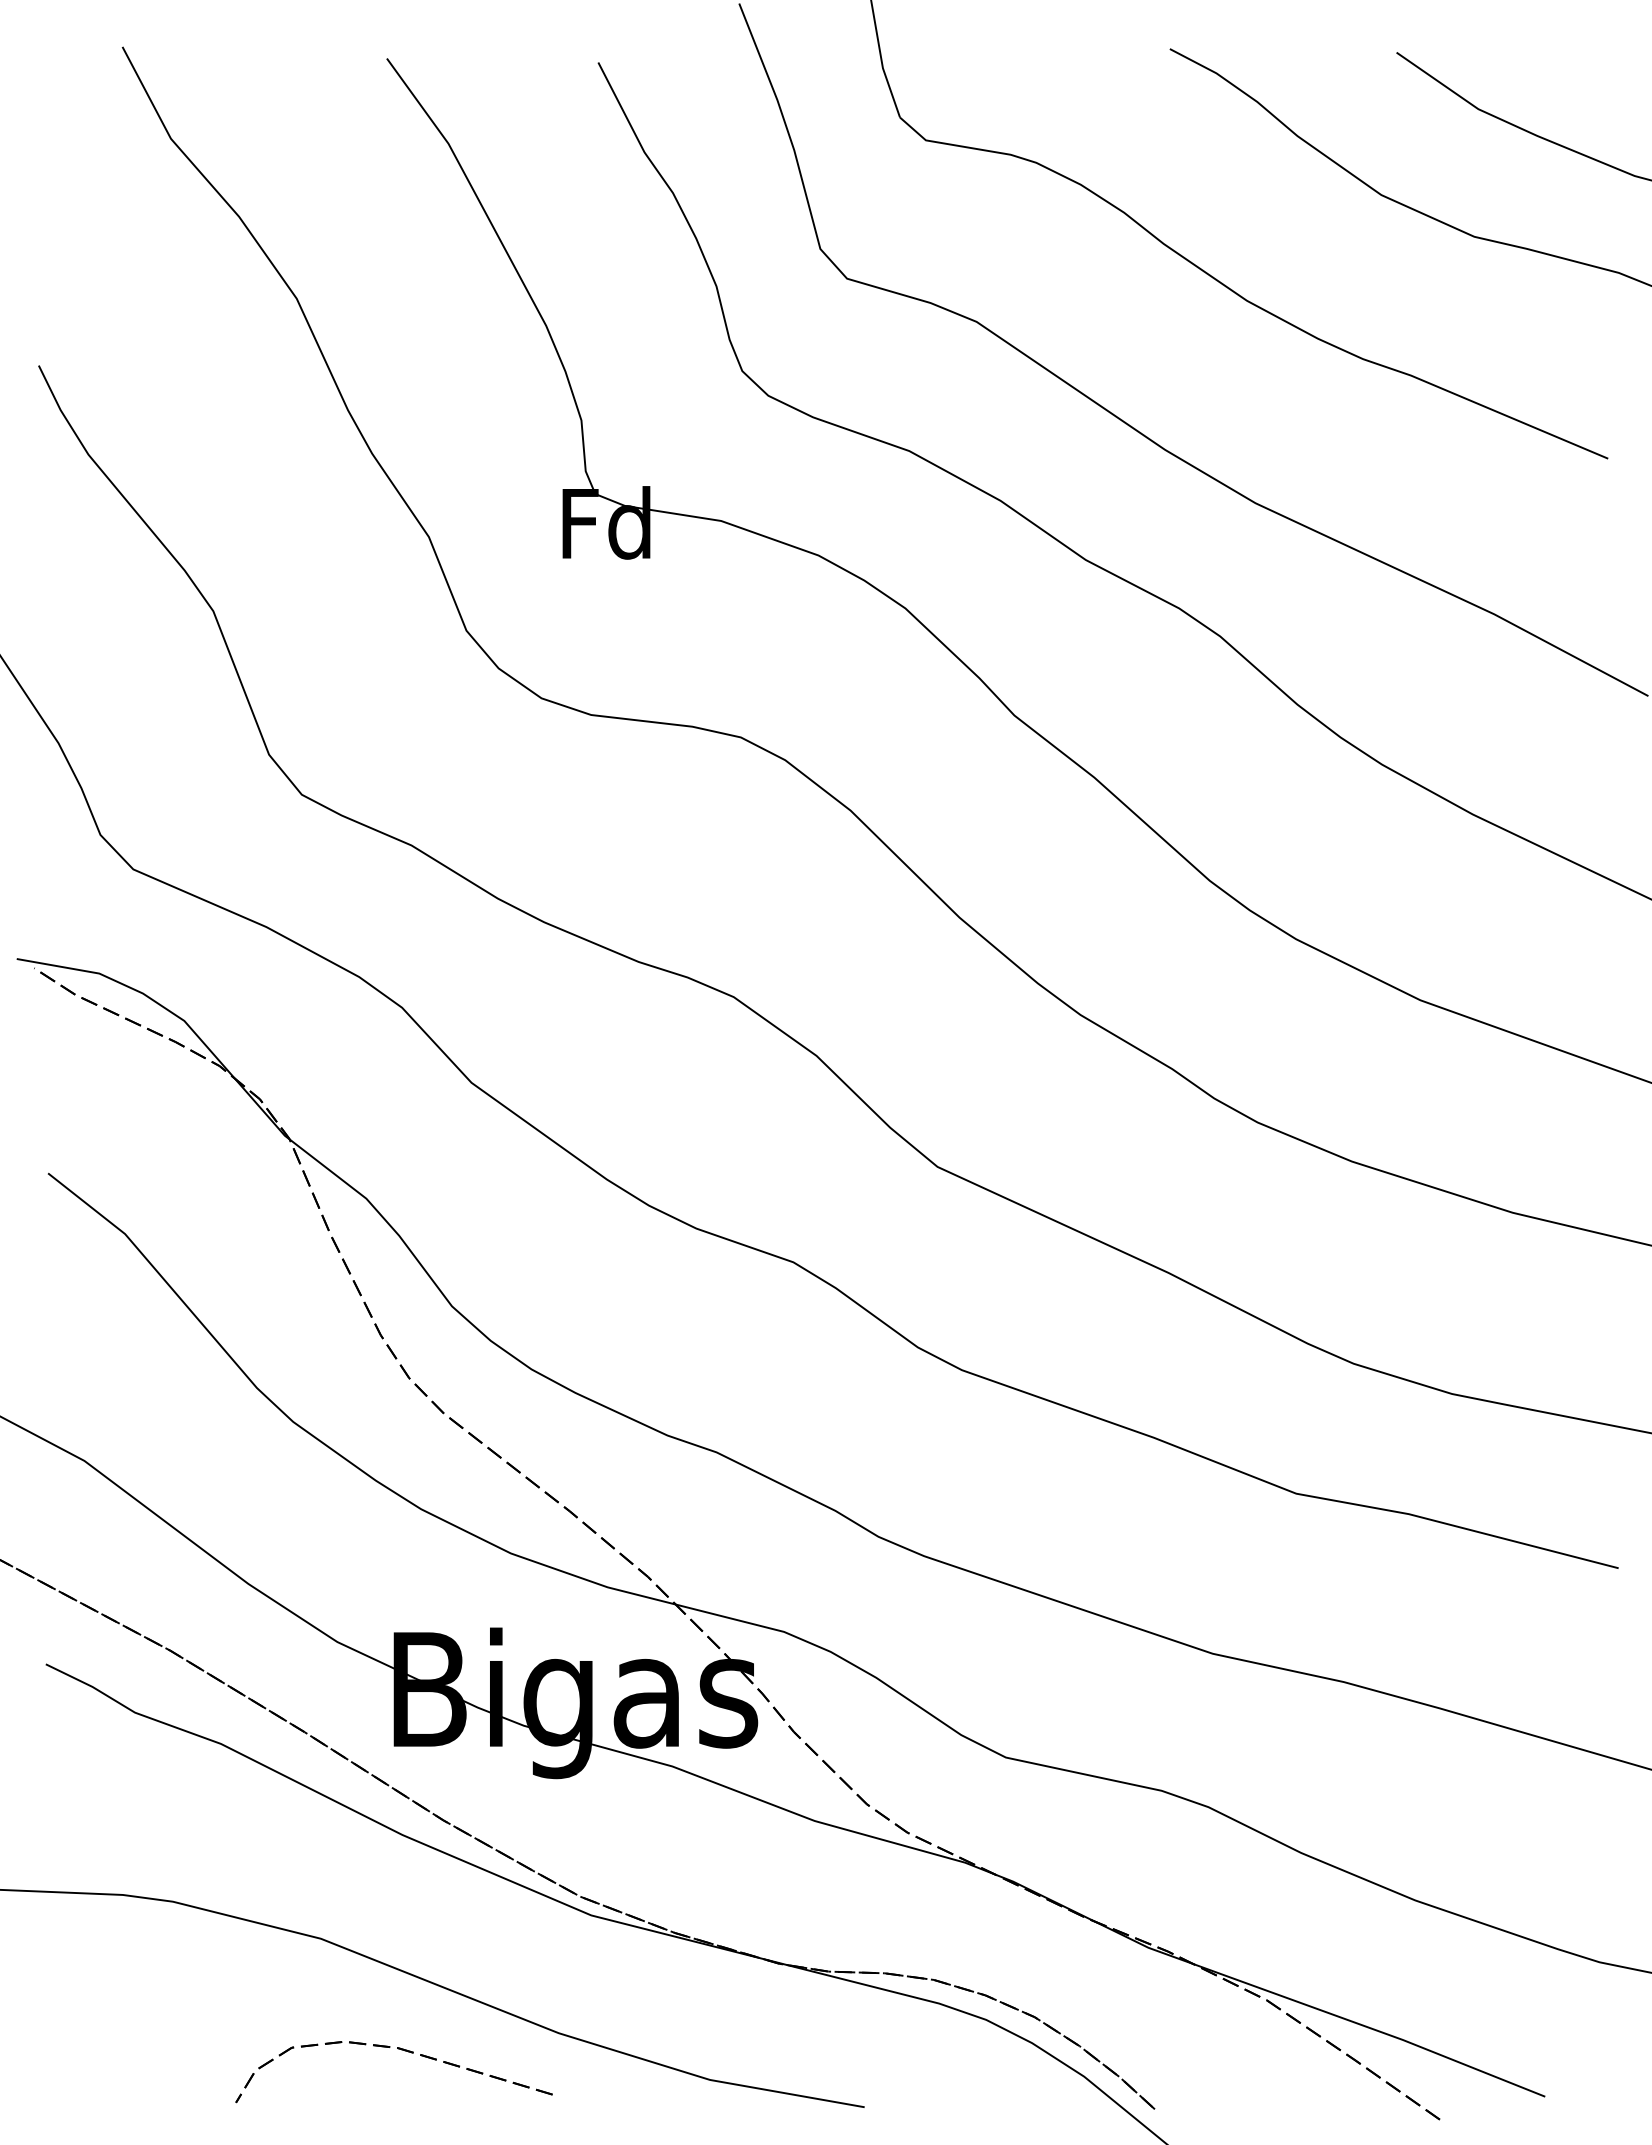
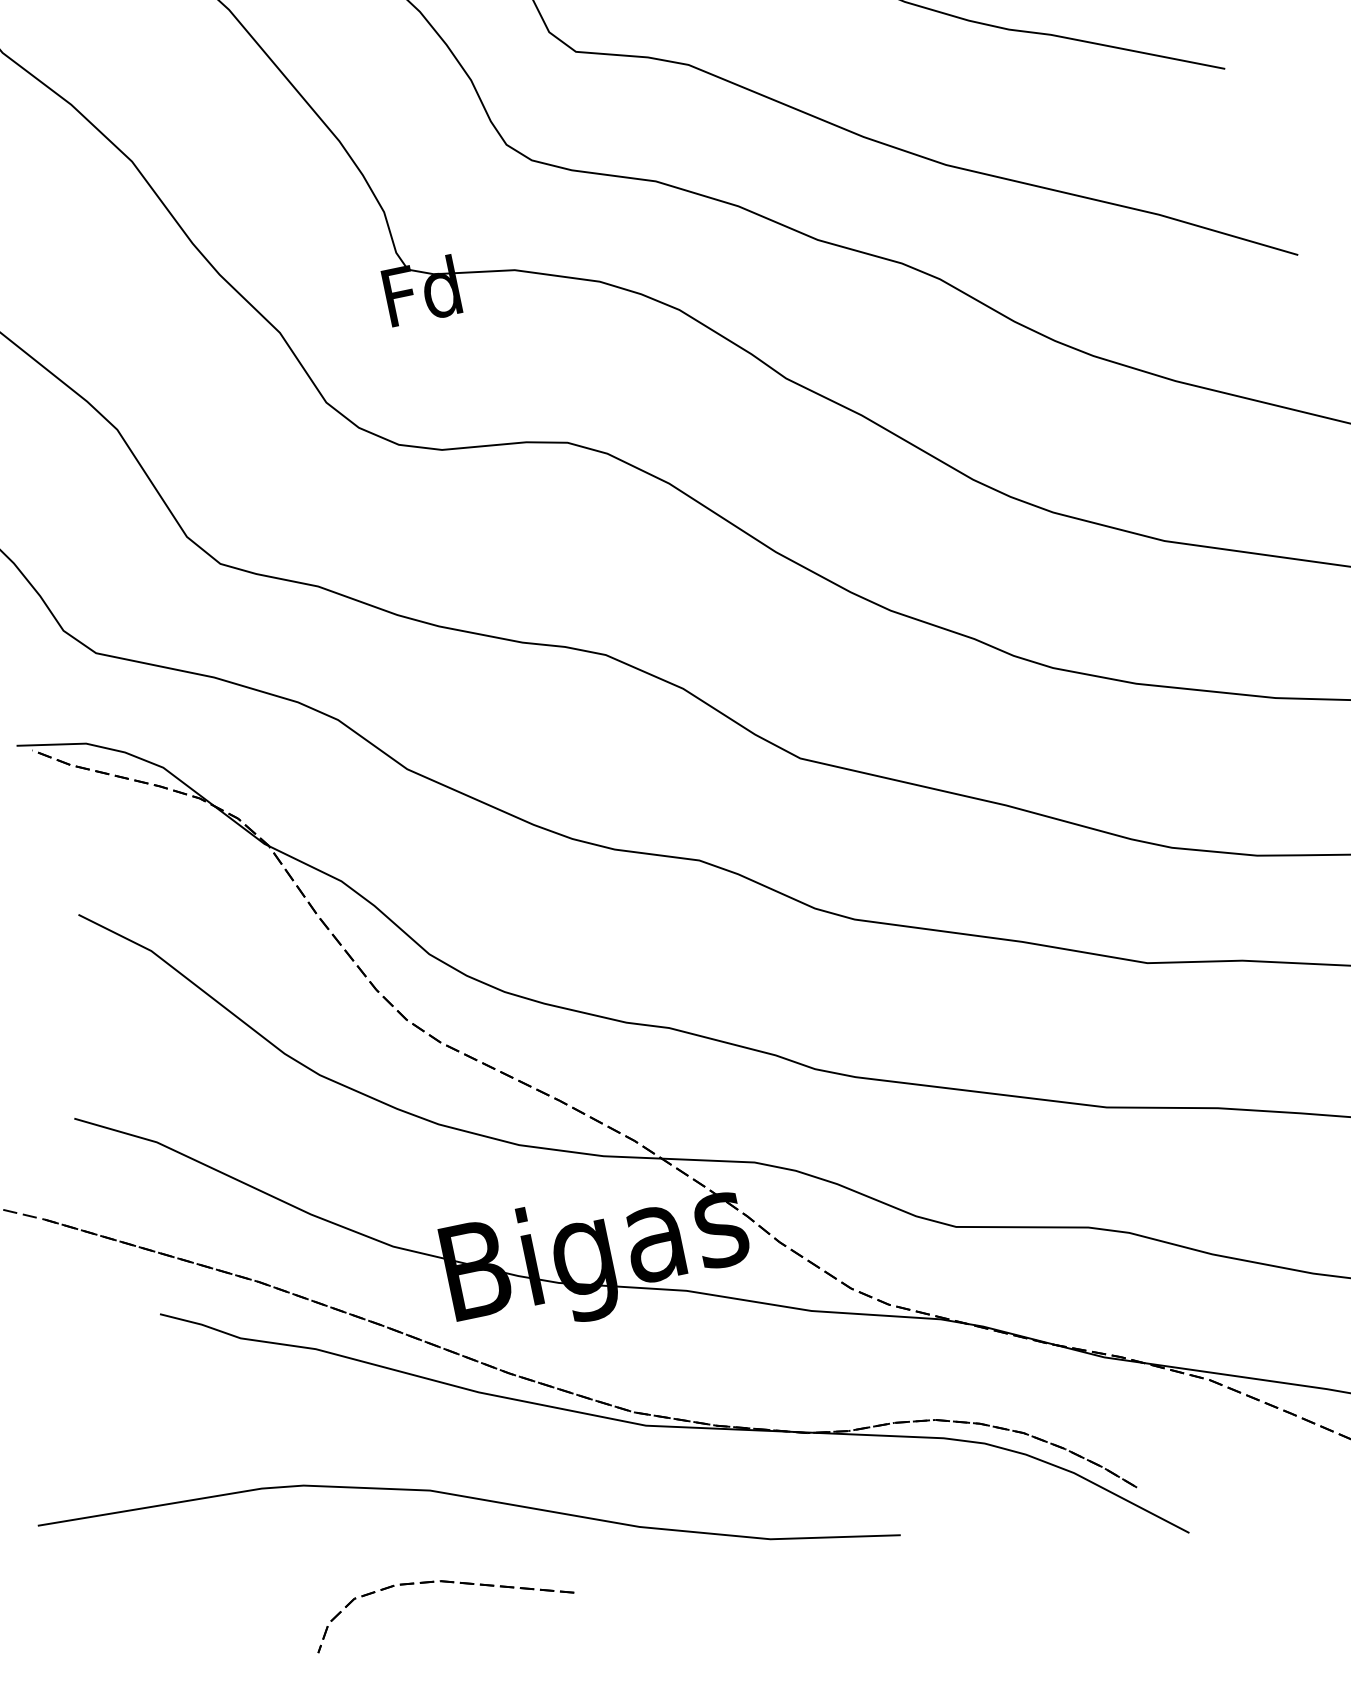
part: (401, 2050) -> (443, 1582), moved

